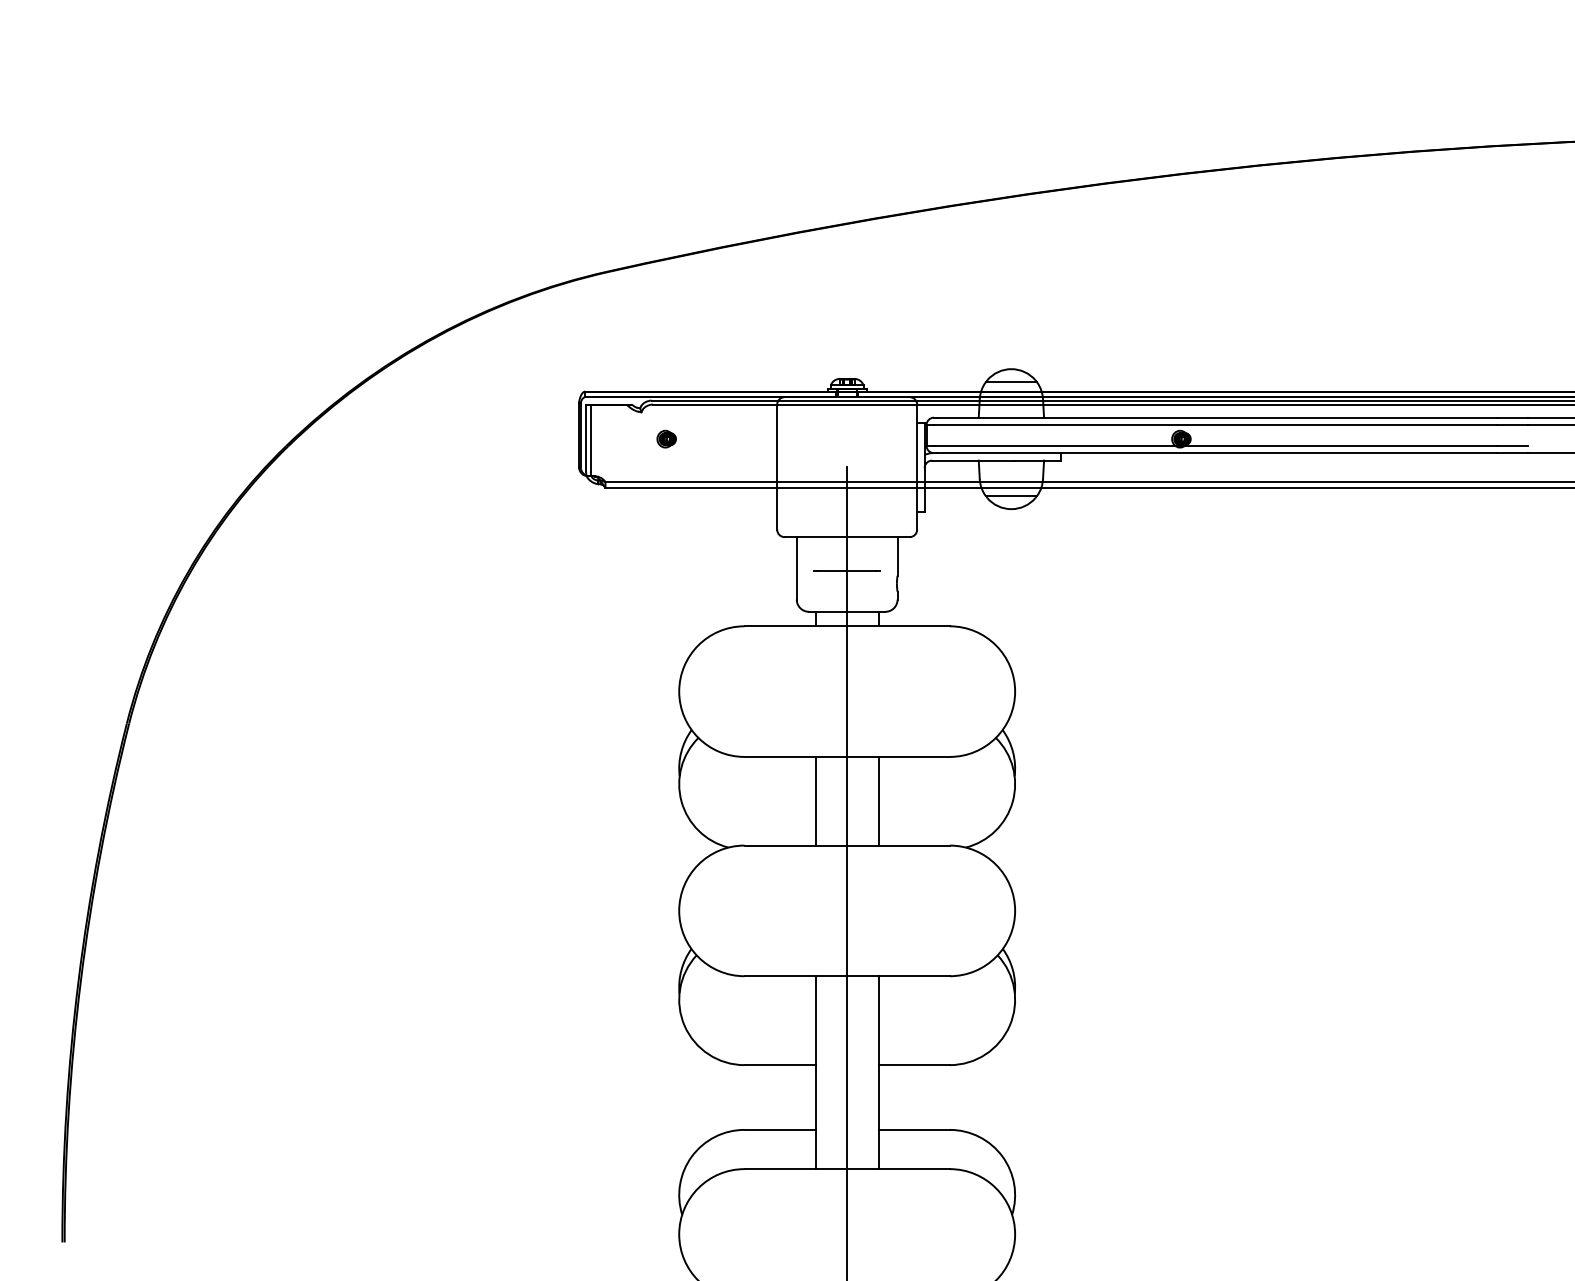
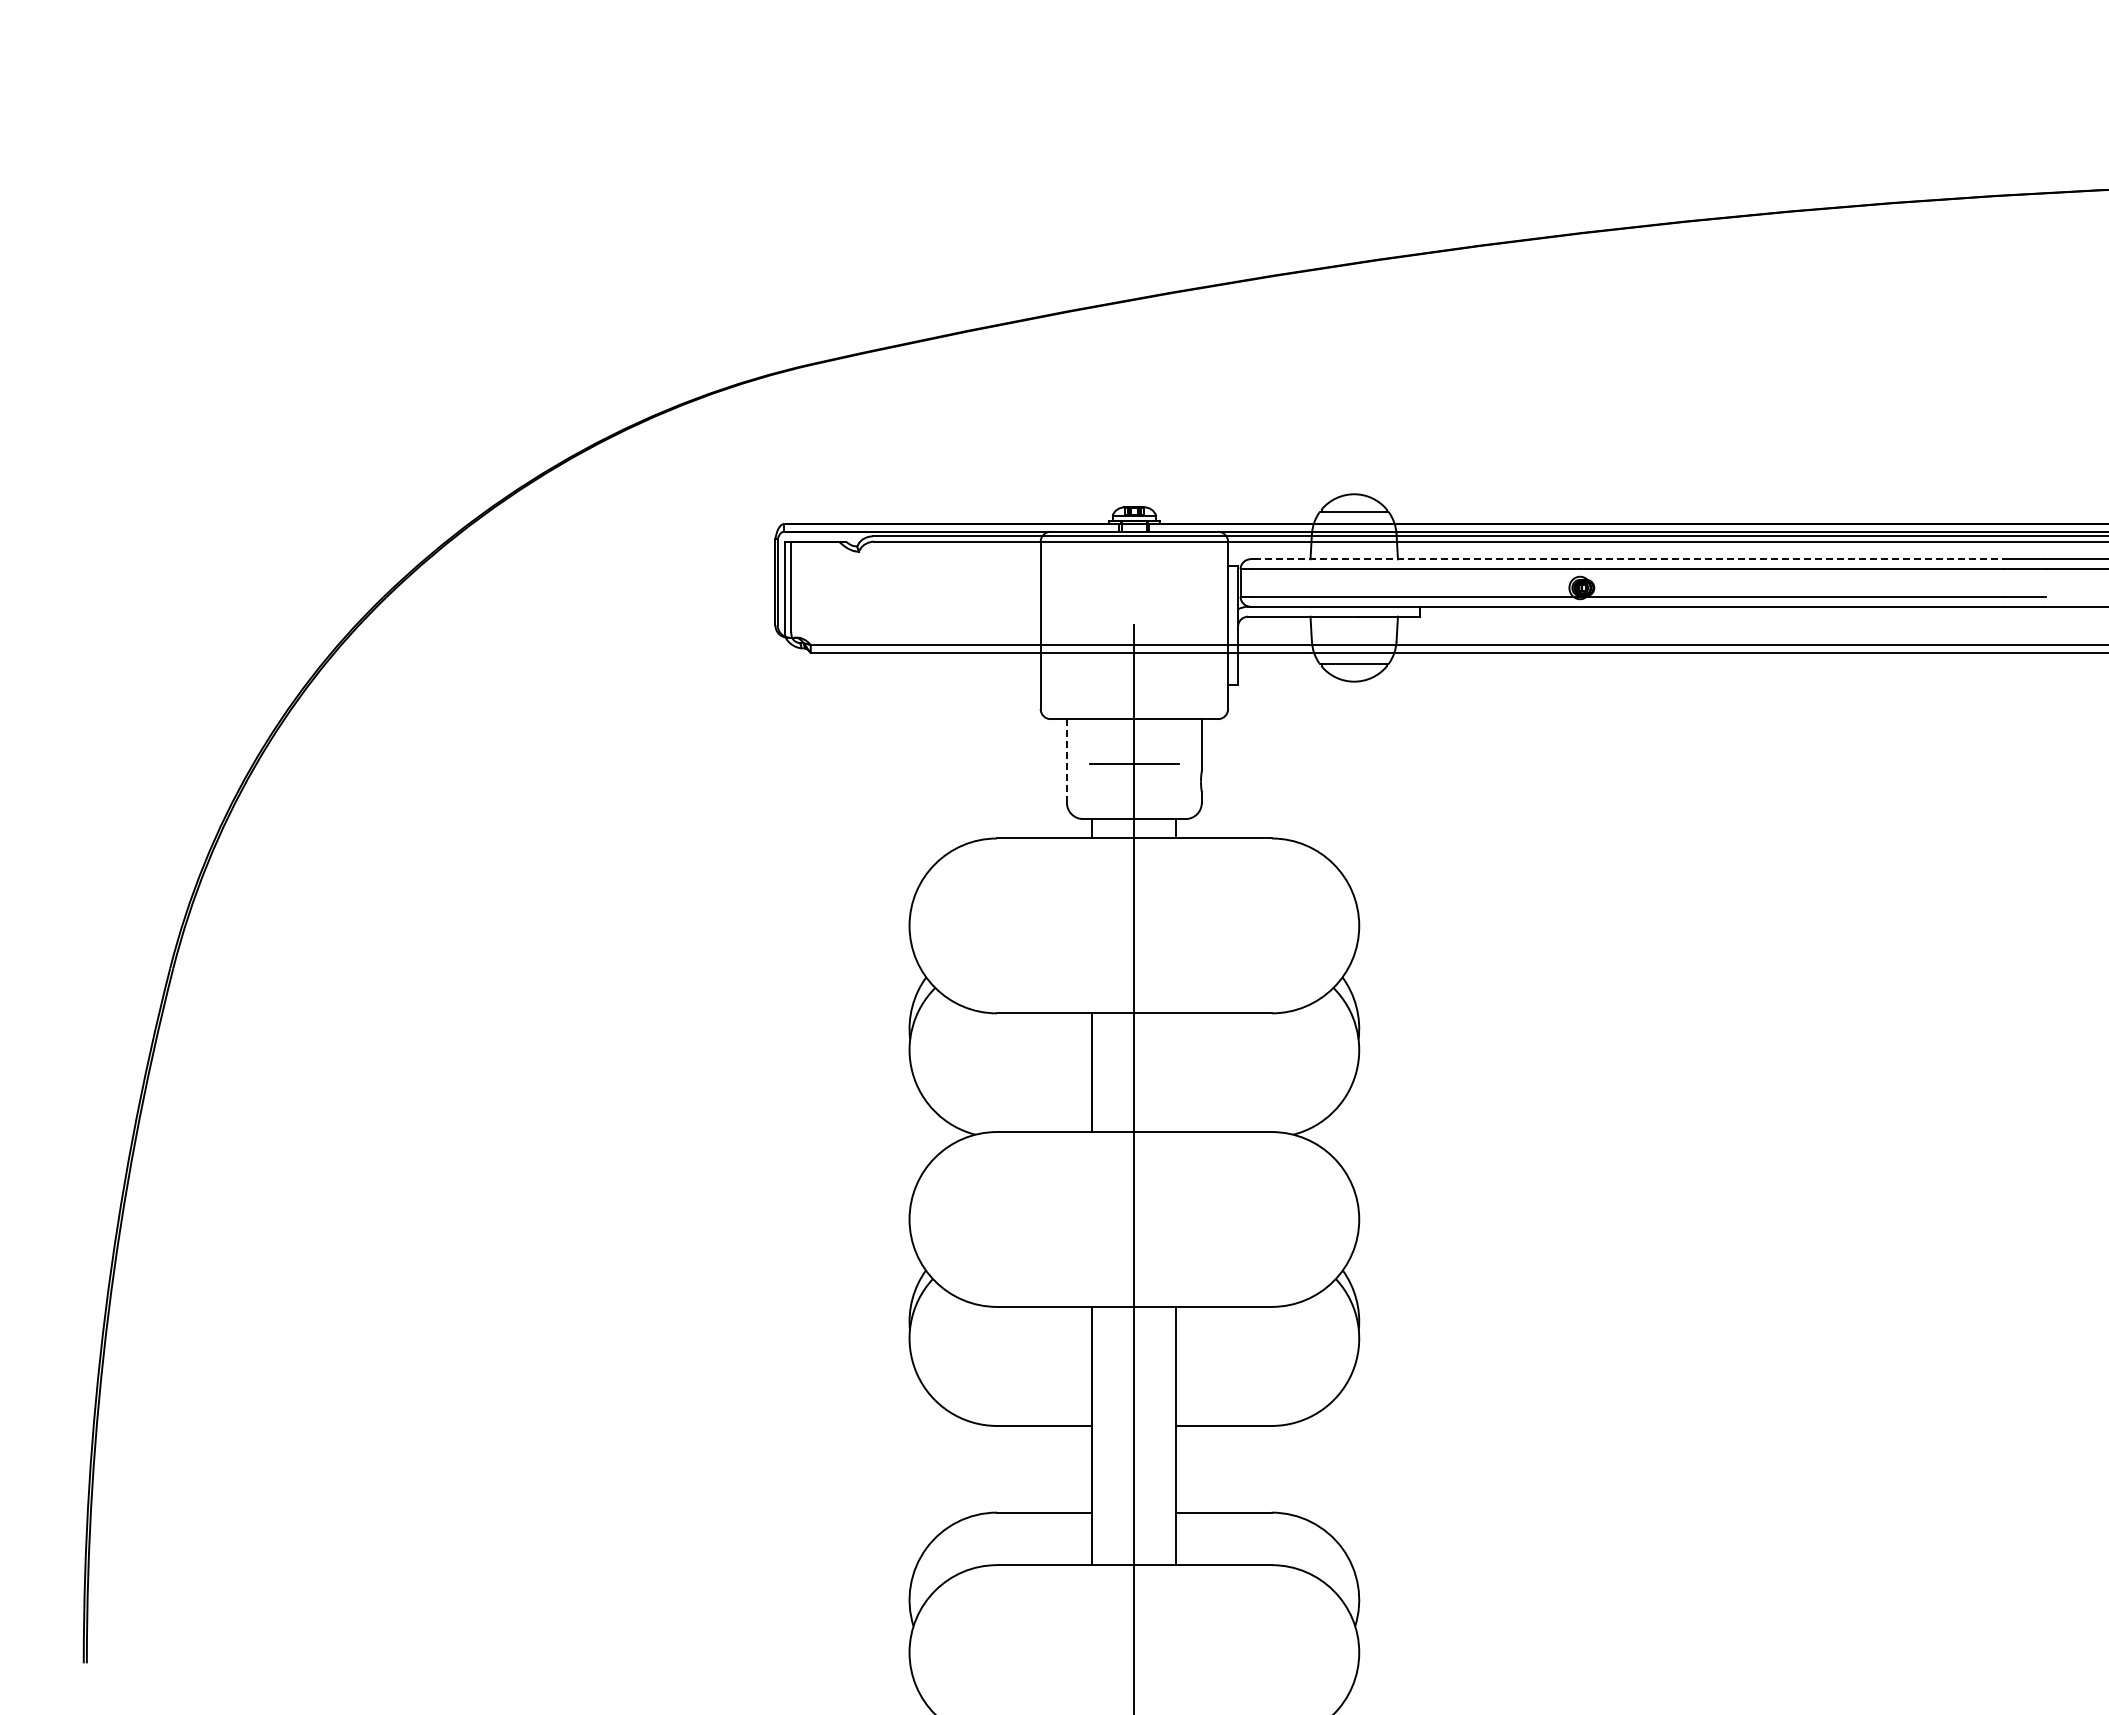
line: (1217, 417) -> (1629, 559), solid -> dashed
part: (666, 438) -> (892, 587), removed
line: (796, 568) -> (1066, 761), solid -> dashed
line: (878, 801) -> (1176, 1072), removed

